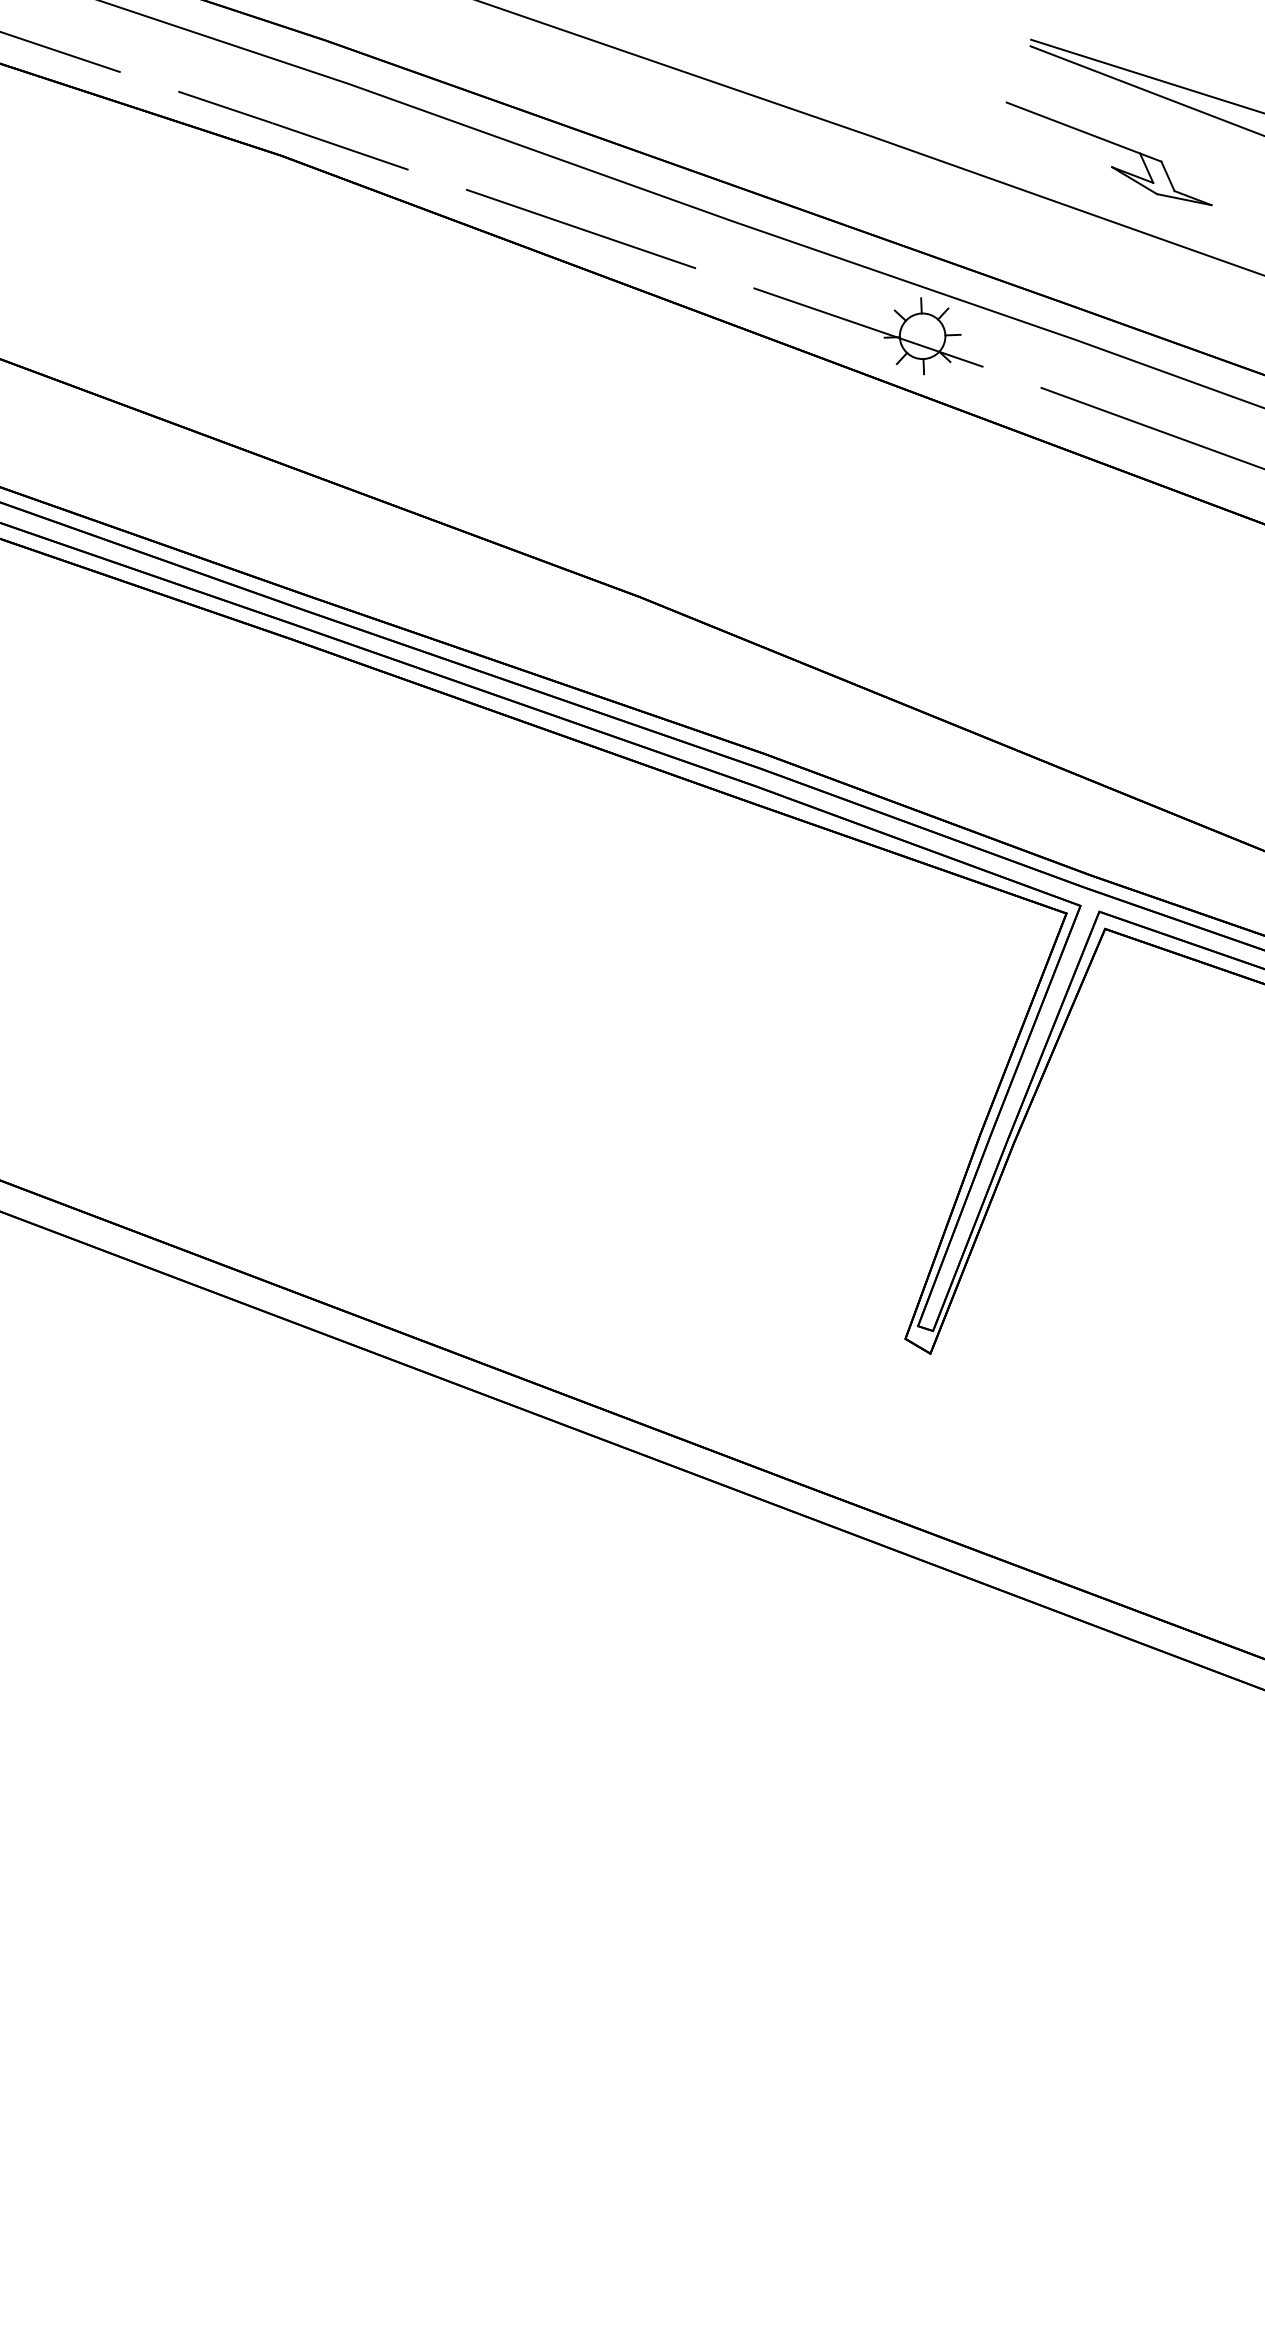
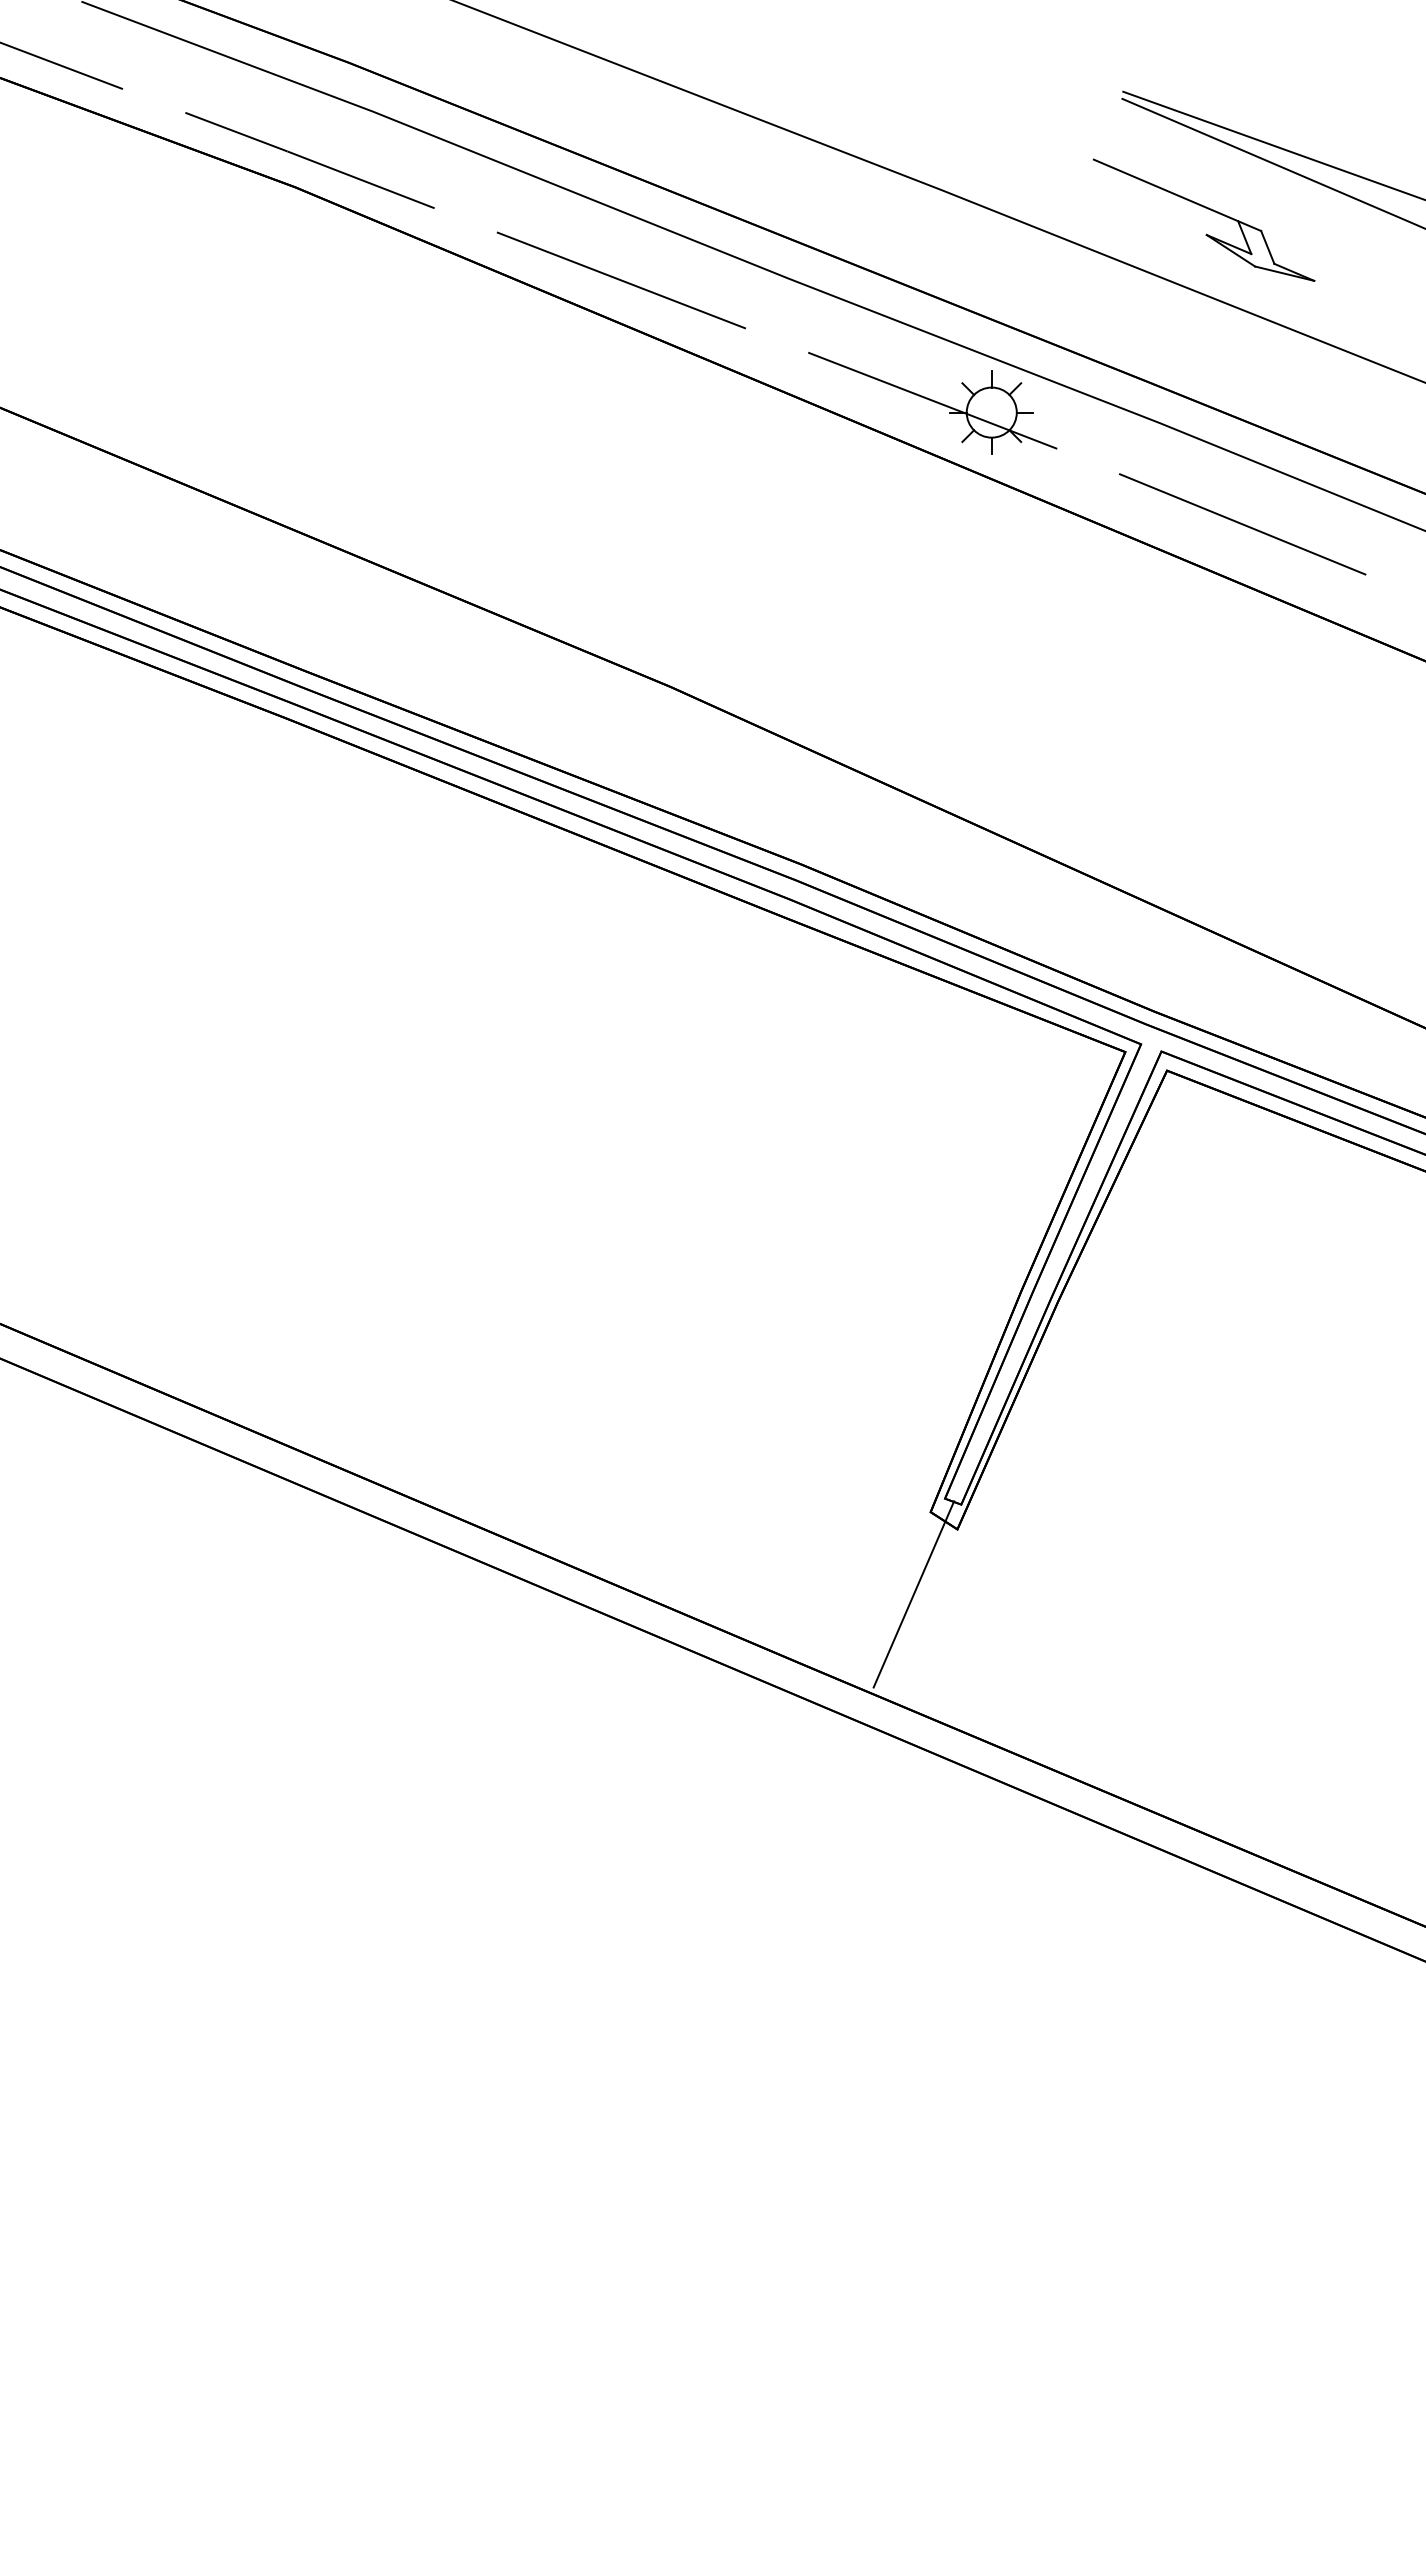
line: (892, 1414) -> (913, 1594), added

